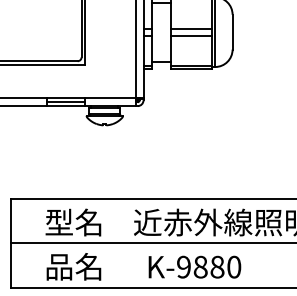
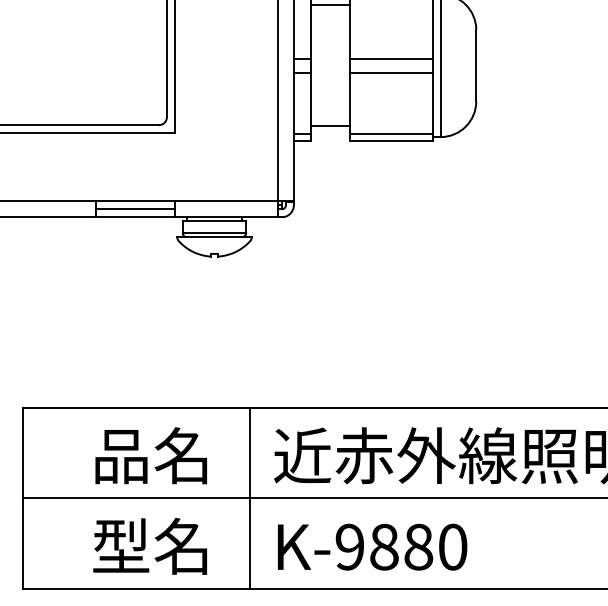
text: (58, 222) -> (119, 455), 型名 -> 品名
line: (122, 243) -> (250, 498), added
text: (58, 266) -> (119, 545), 品名 -> 型名
text: (194, 266) -> (371, 545), moved

